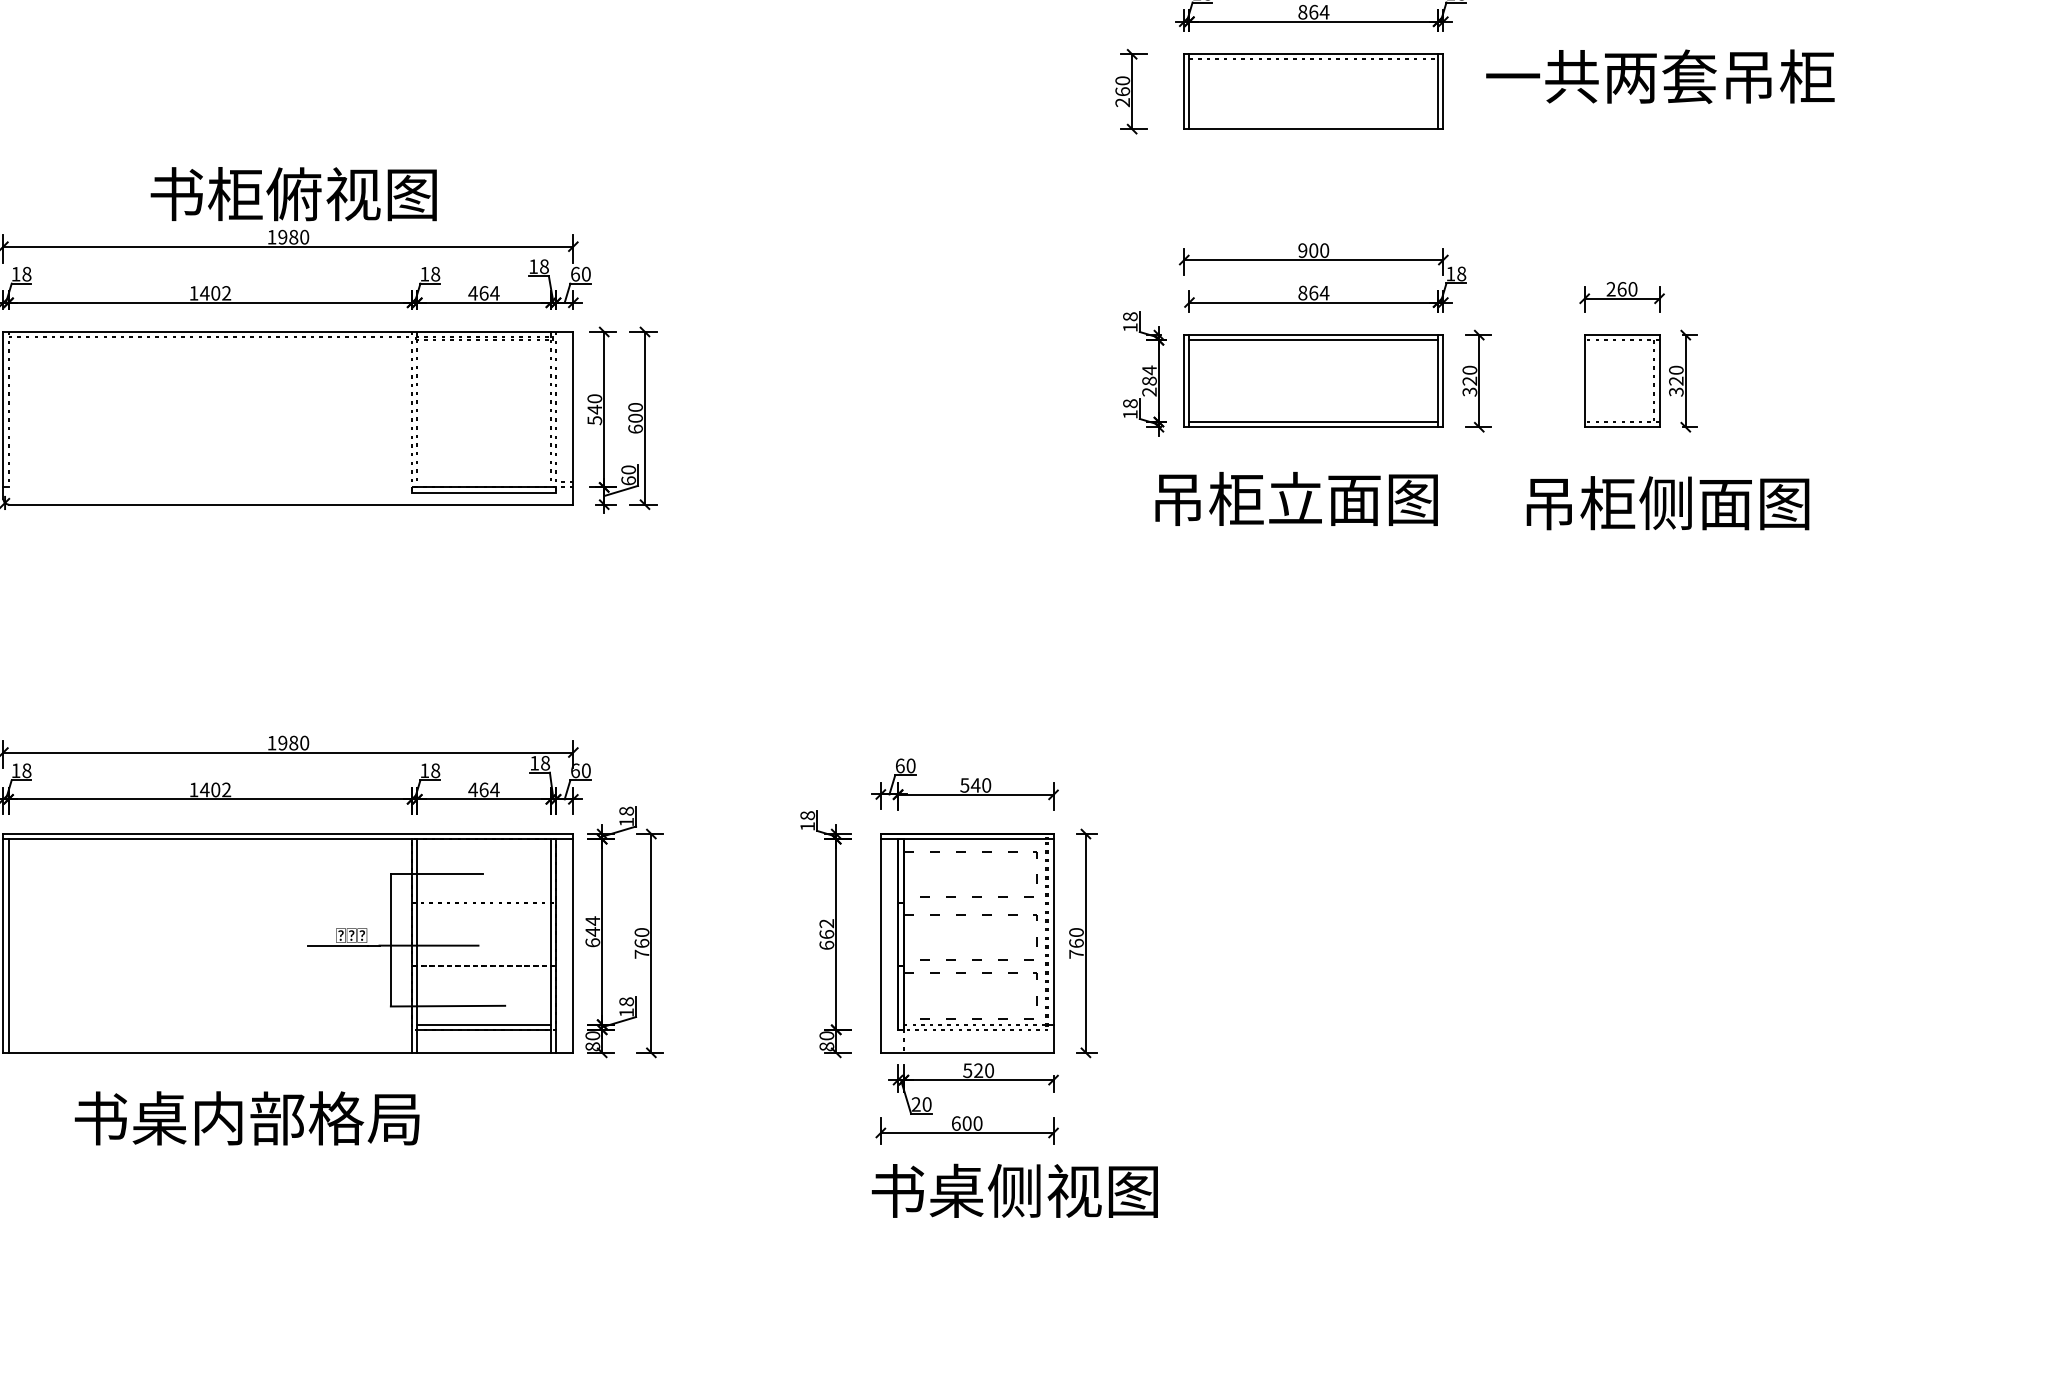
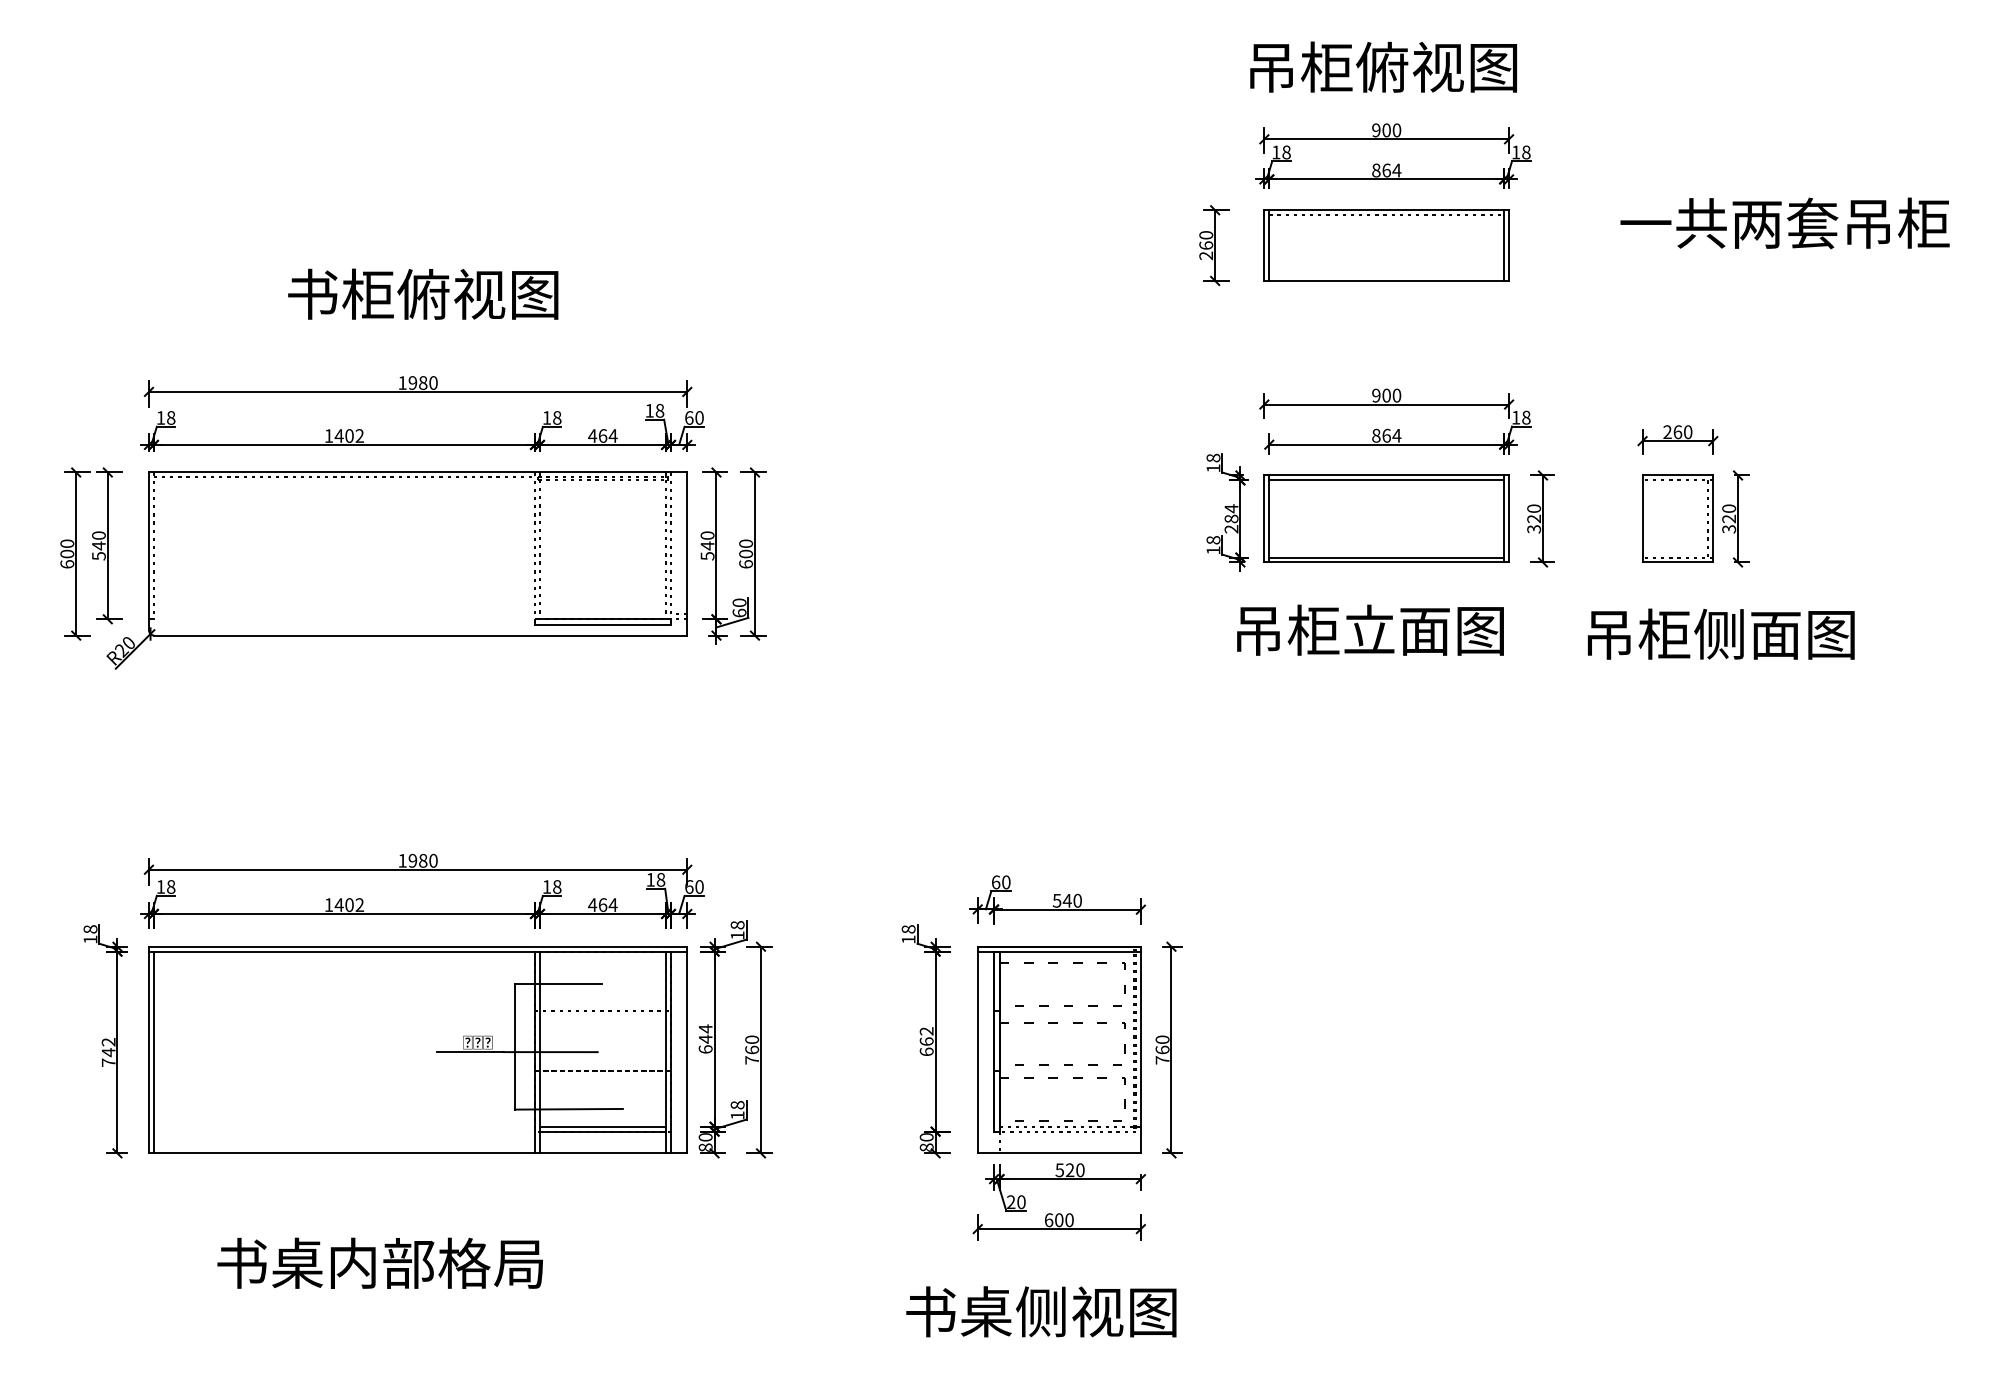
text: (1659, 76) -> (1784, 223), moved
text: (294, 193) -> (423, 293), moved
text: (246, 1117) -> (379, 1262), moved
text: (1015, 1190) -> (1041, 1311), moved

